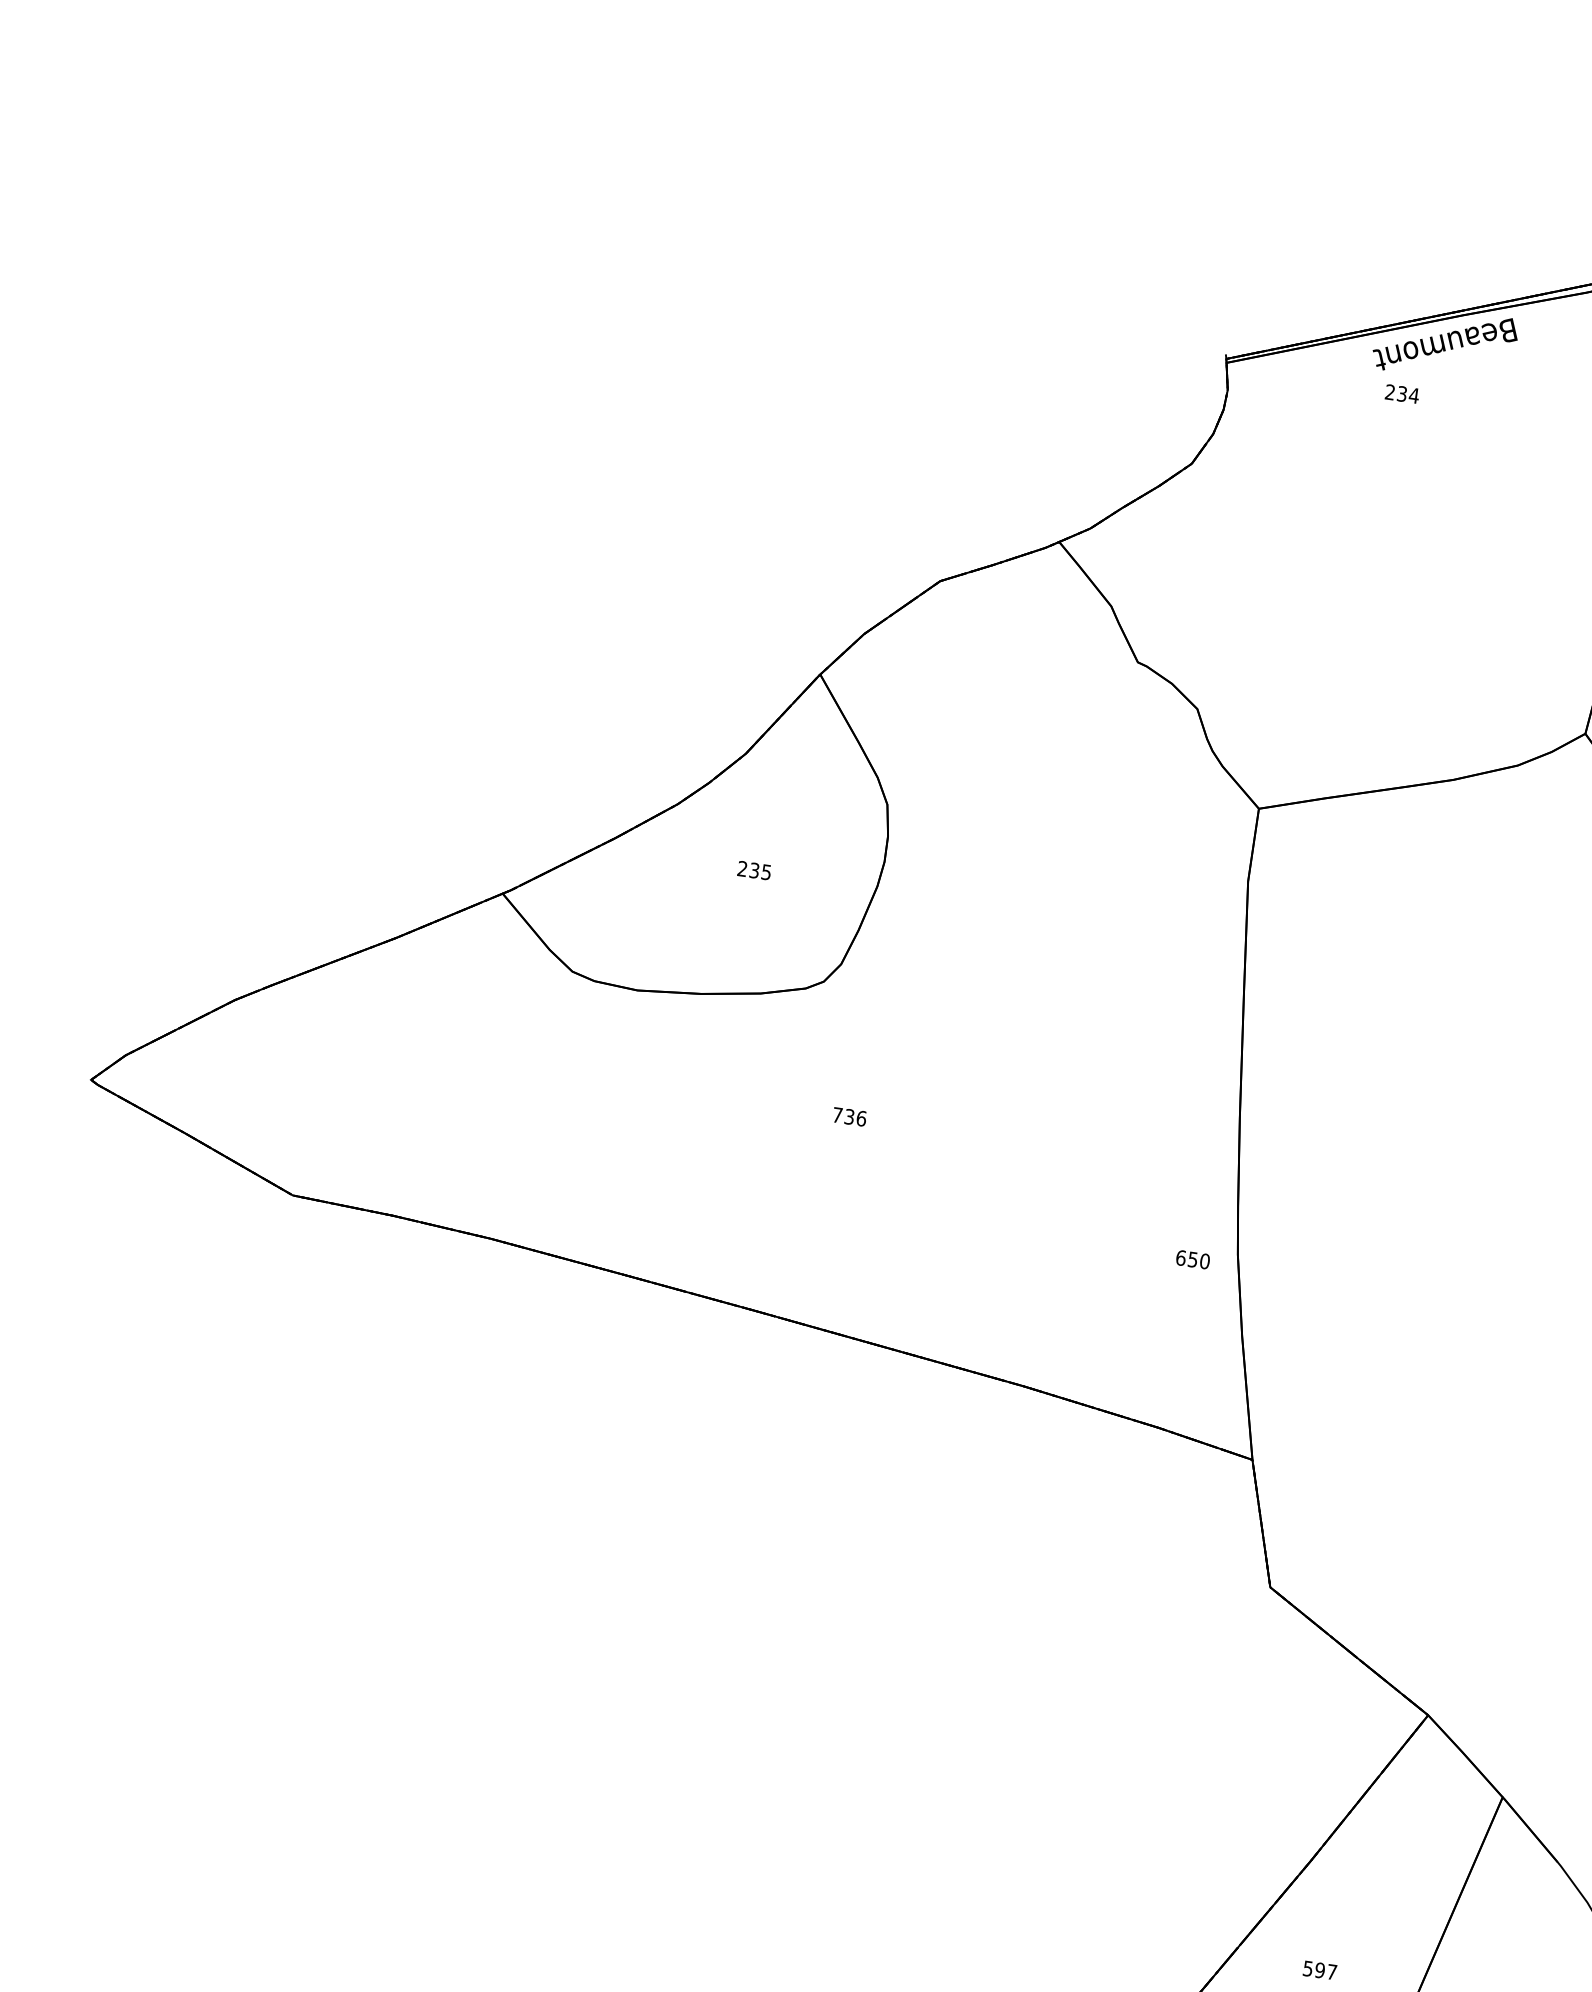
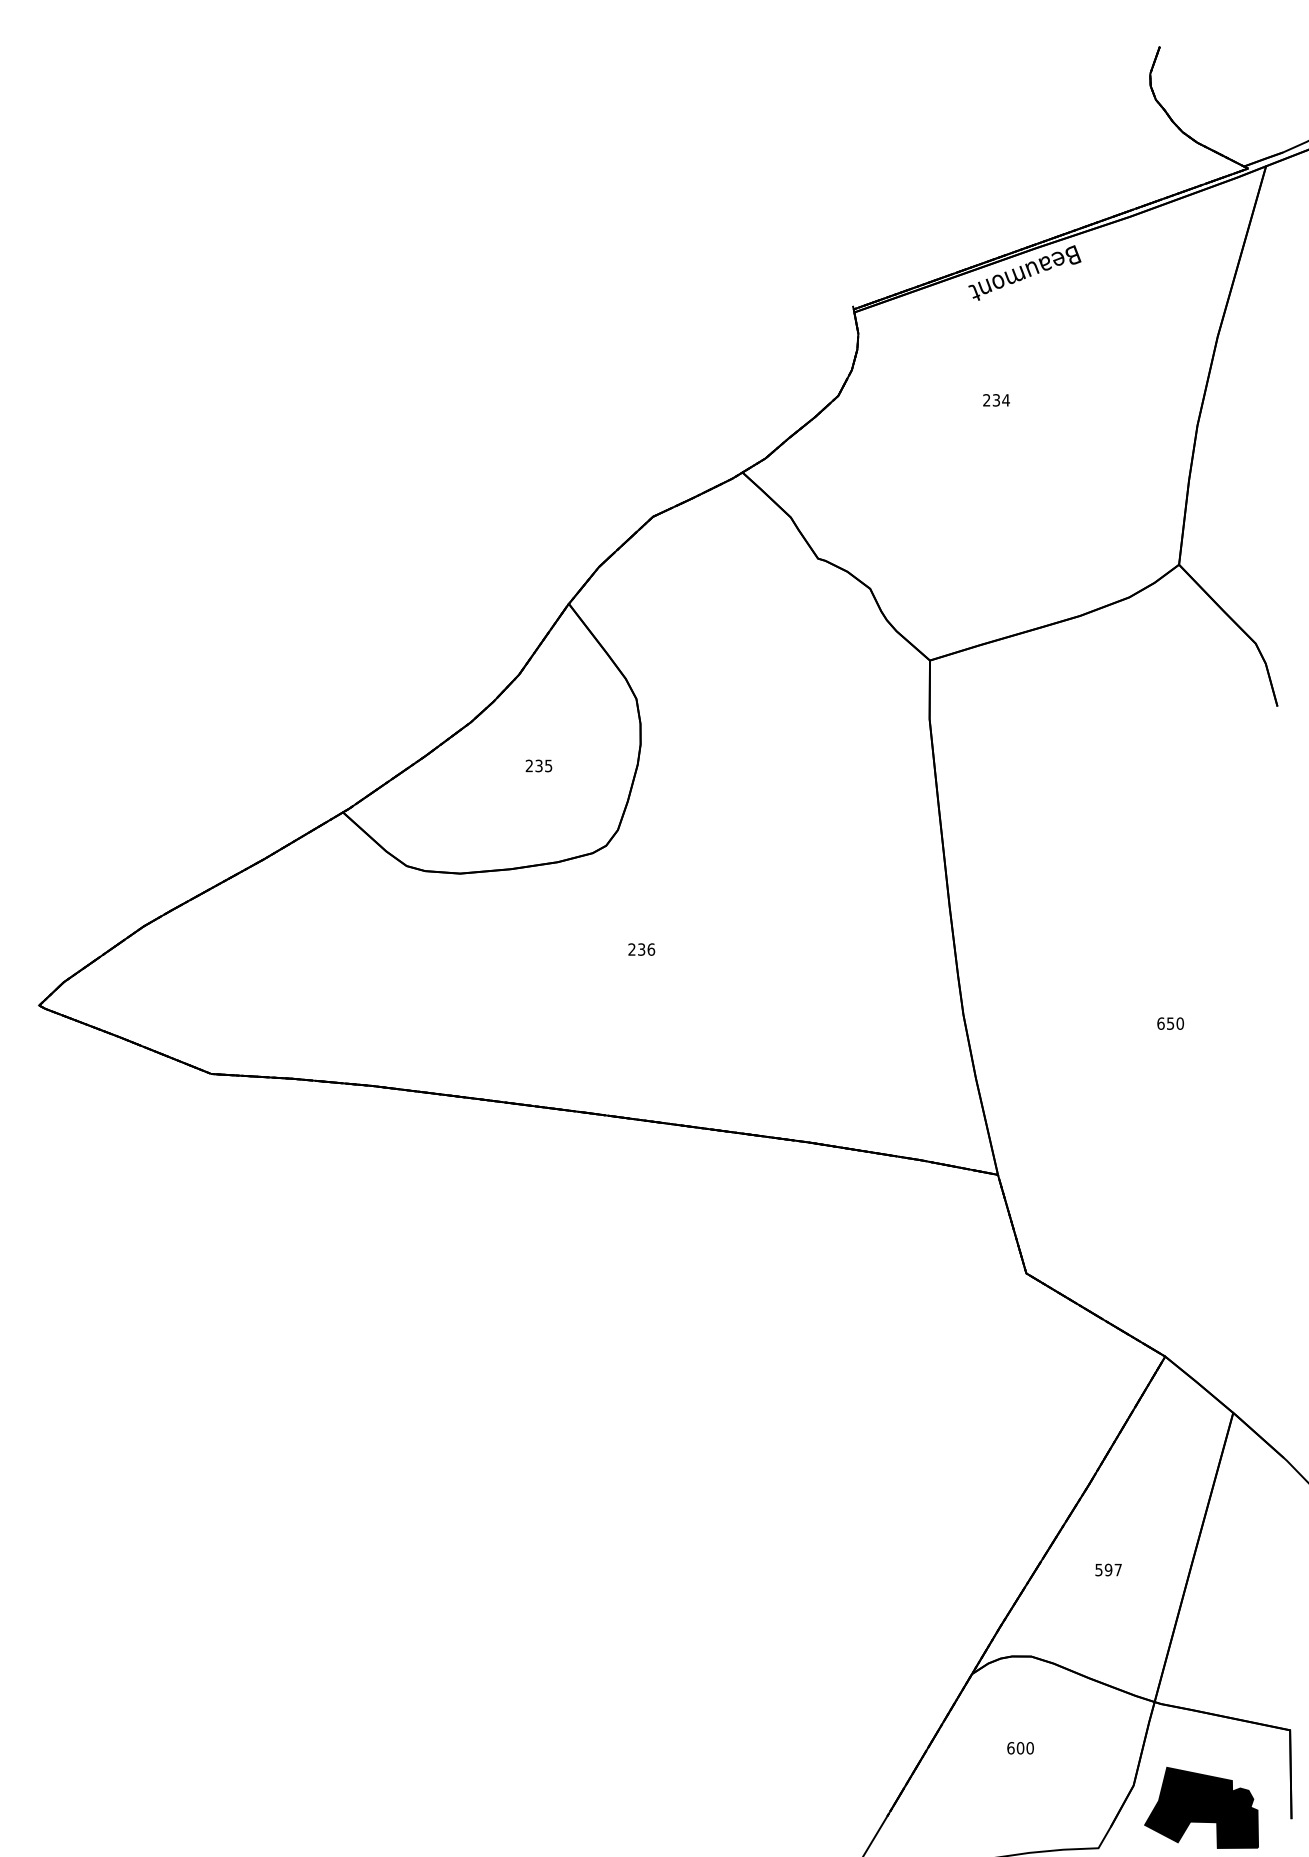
text: (1402, 394) -> (996, 400), moved
text: (836, 1115) -> (631, 949), 736 -> 236
text: (1192, 1259) -> (1170, 1023), moved

